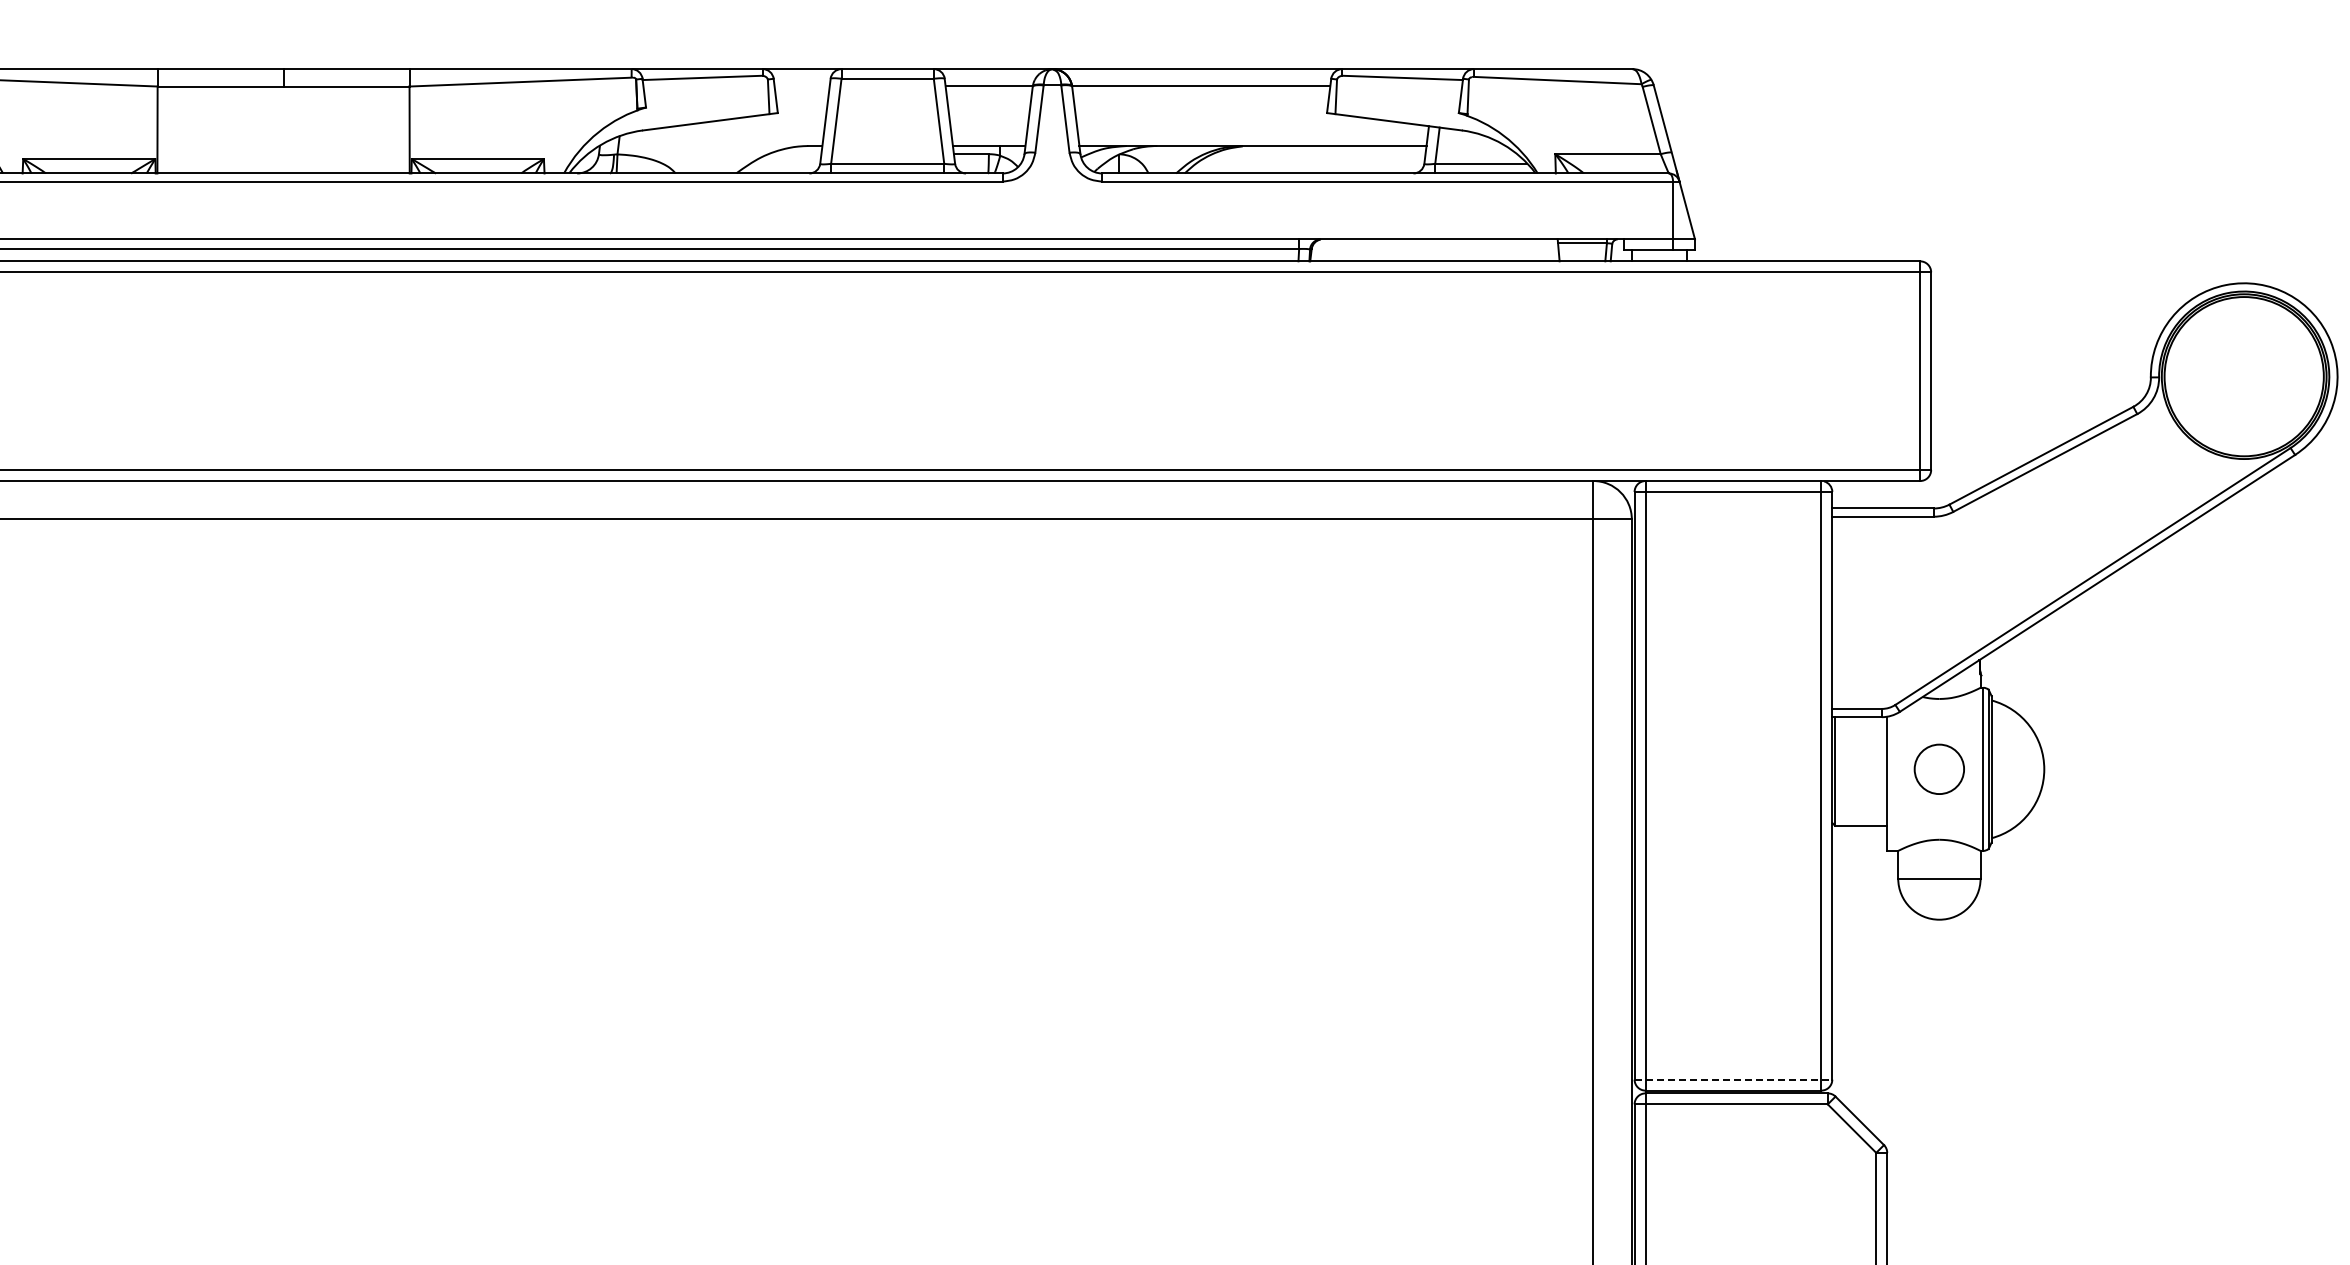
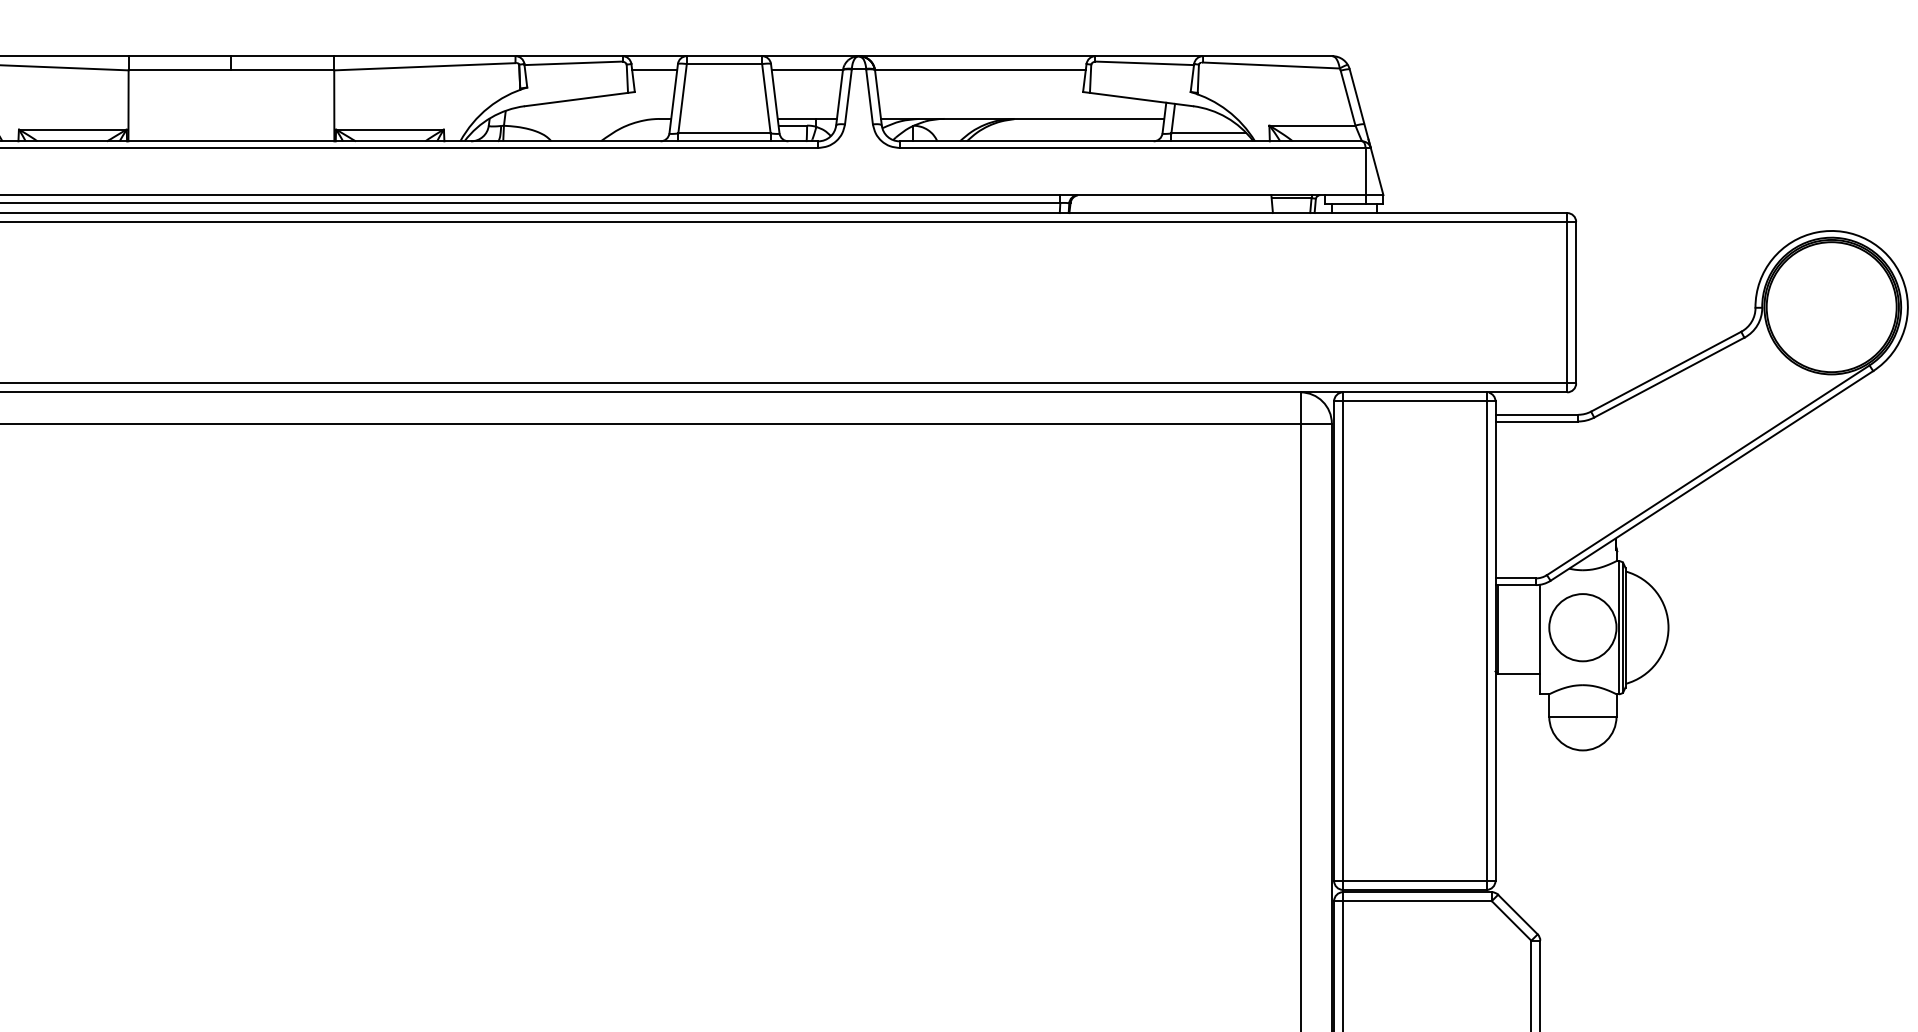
line: (801, 85) -> (654, 69), added
circle: (1939, 769) -> (1582, 627), size x1.67
line: (1733, 1079) -> (1414, 880), dashed -> solid

